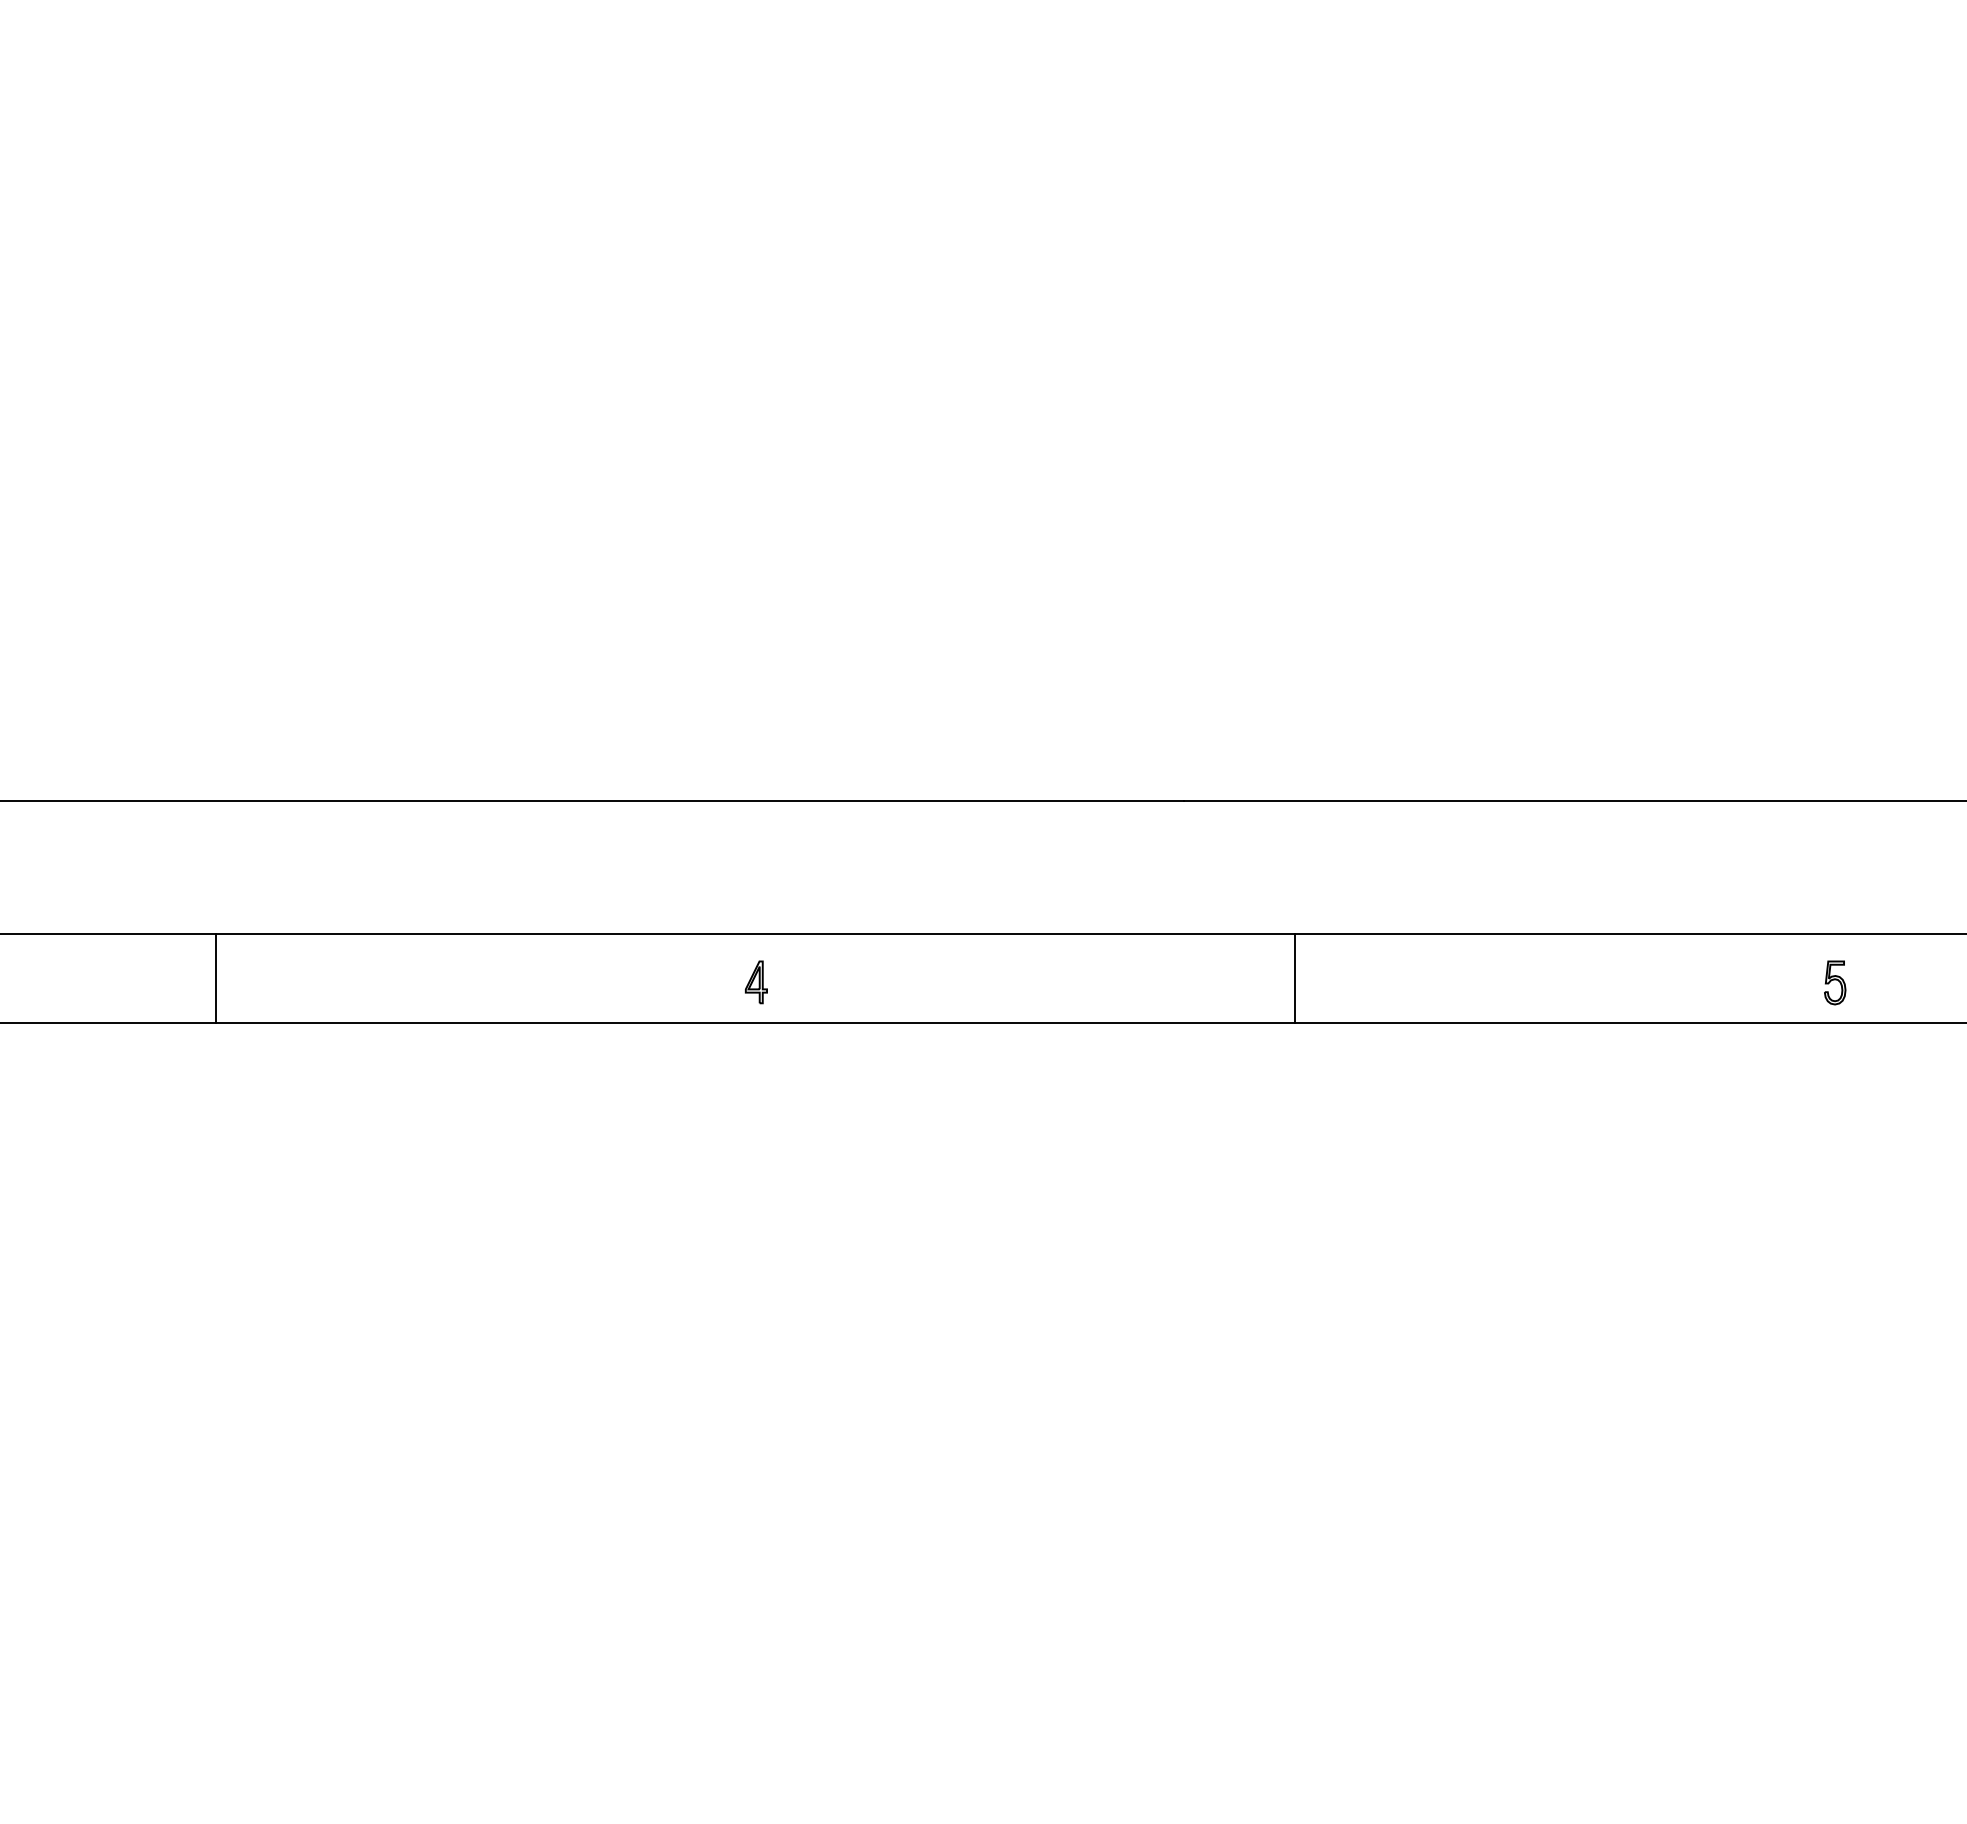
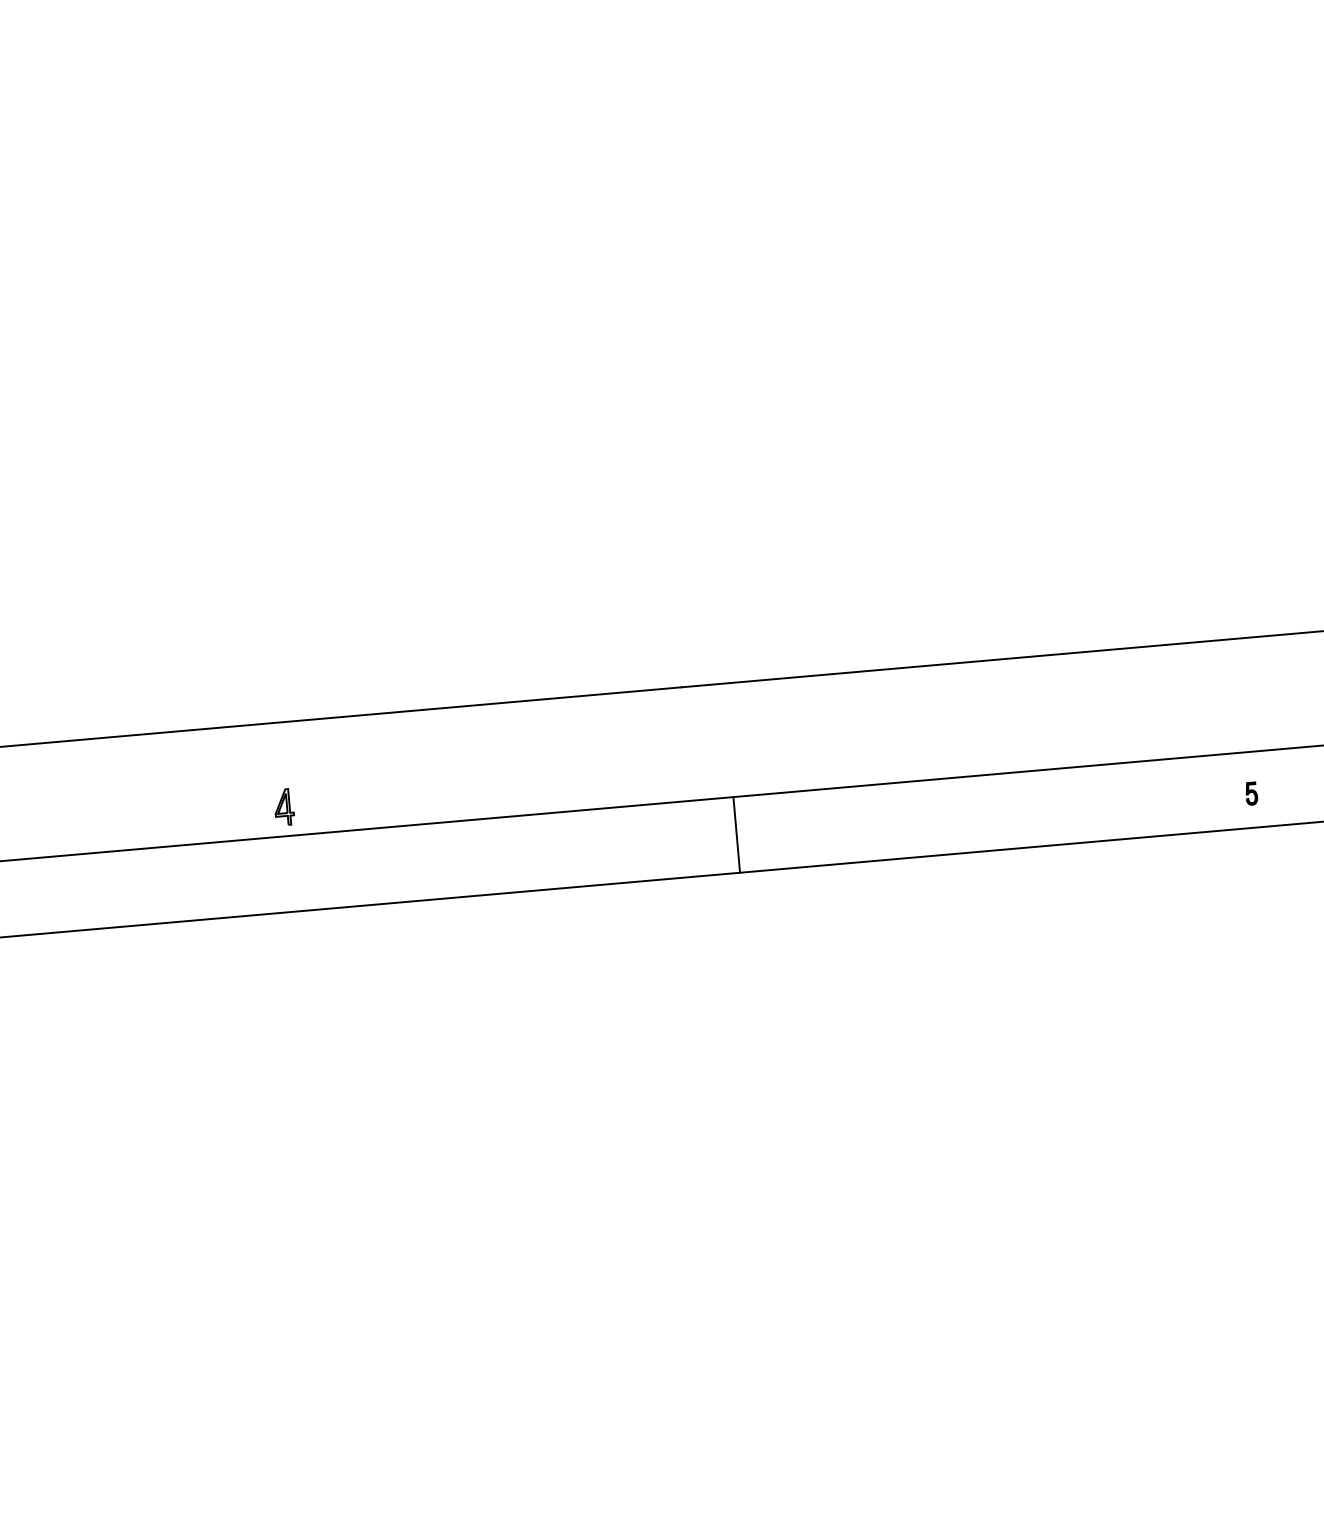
line: (1295, 978) -> (737, 834), moved
part: (755, 982) -> (283, 807), moved
part: (1835, 982) -> (1251, 793), size x0.6

